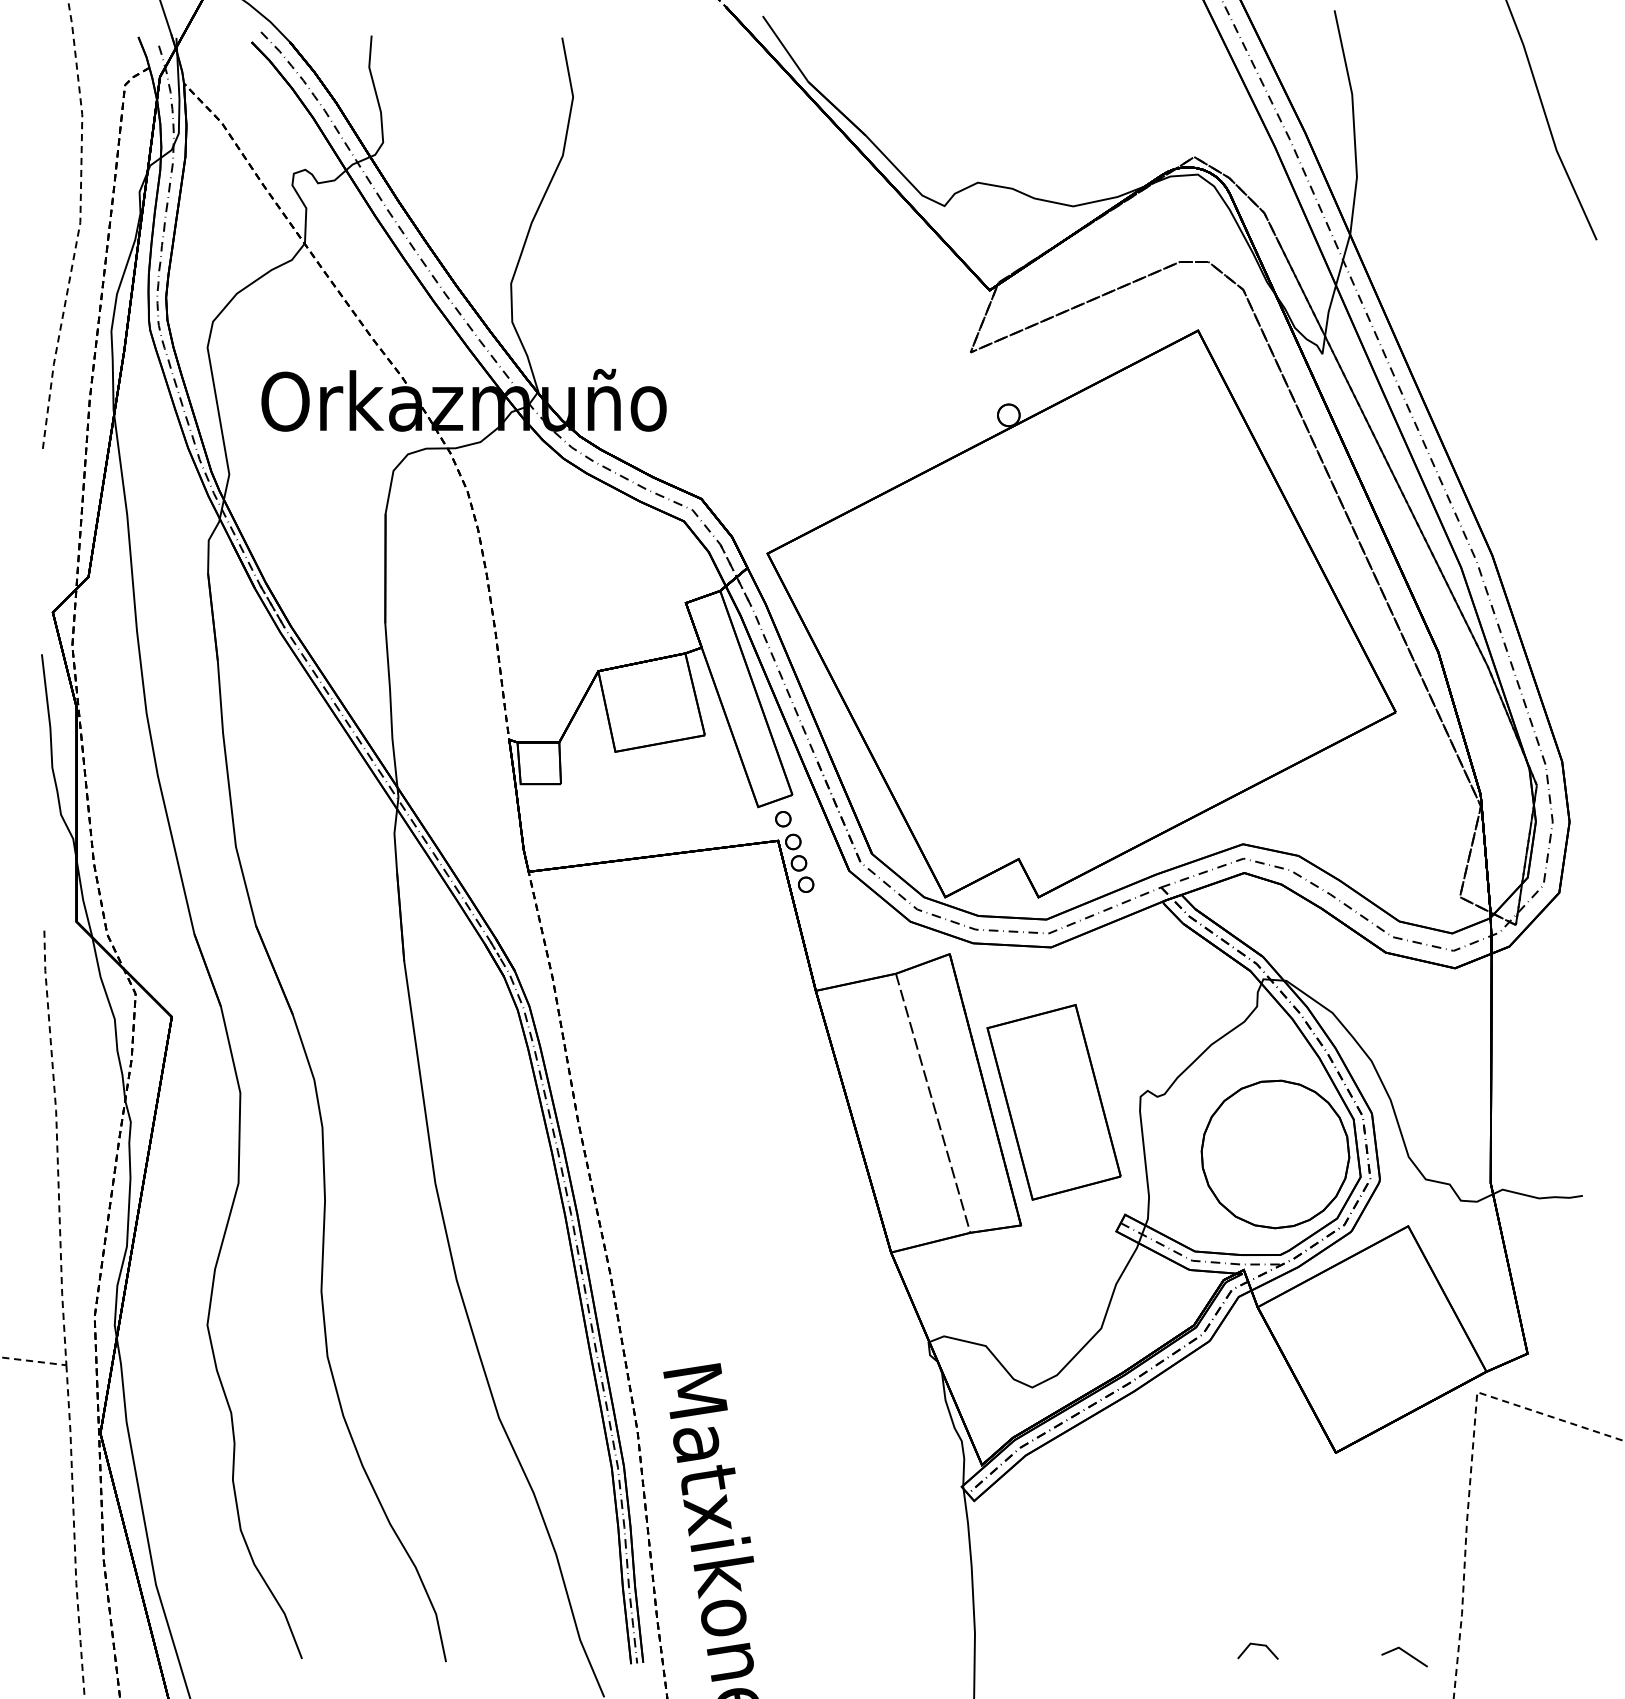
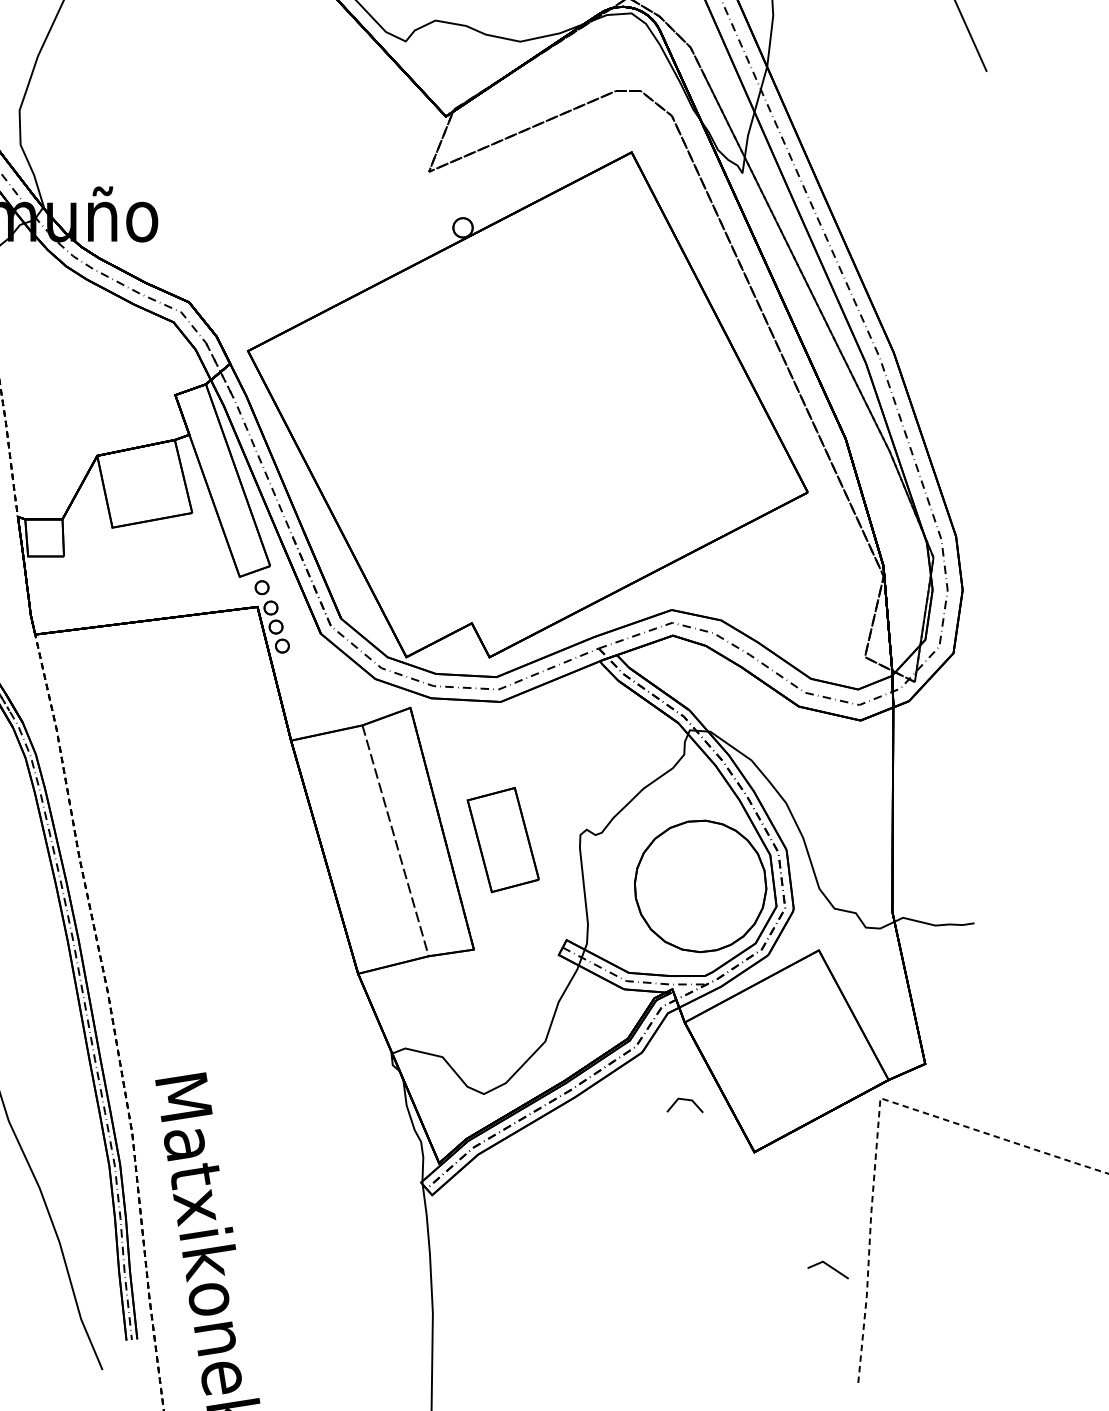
part: (1053, 1102) -> (502, 840), size x0.6
line: (1257, 1645) -> (684, 1100), moved
line: (1405, 1653) -> (828, 1266), moved

